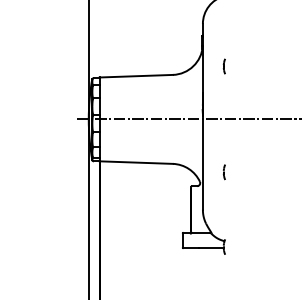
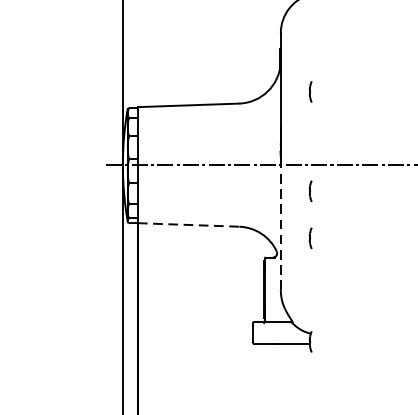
line: (224, 138) -> (310, 191), added
line: (202, 158) -> (280, 219), solid -> dashed
line: (136, 162) -> (188, 224), solid -> dashed

